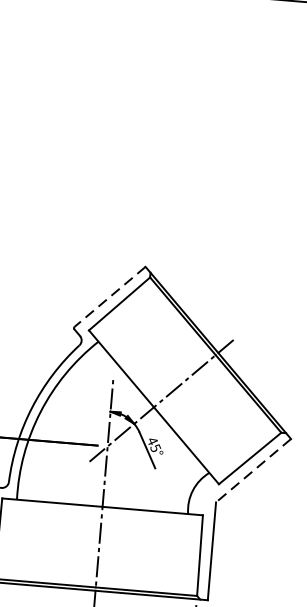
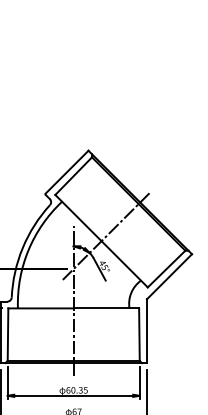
line: (109, 297) -> (66, 172), dashed -> solid
line: (253, 470) -> (169, 276), dashed -> solid

